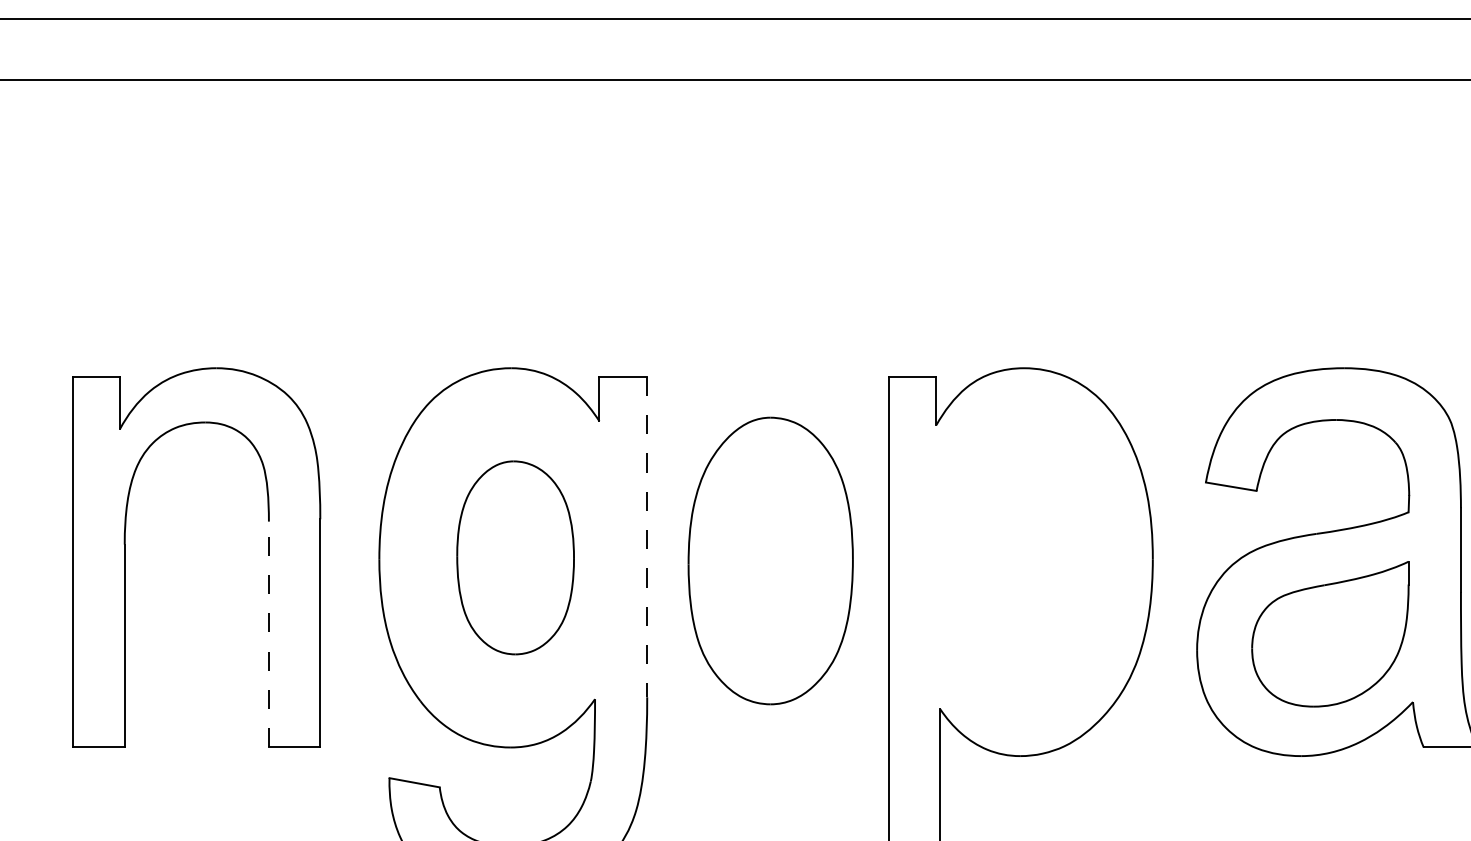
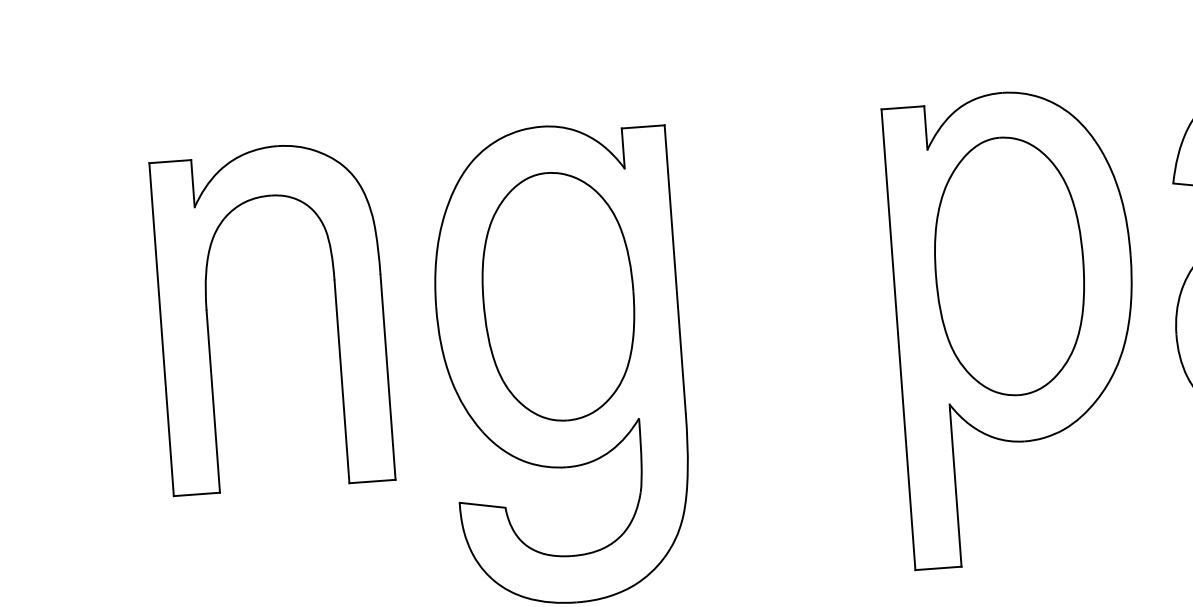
line: (647, 537) -> (675, 269), dashed -> solid
part: (515, 557) -> (558, 296), size x1.43
part: (770, 560) -> (1009, 265), moved
line: (268, 634) -> (341, 381), dashed -> solid

